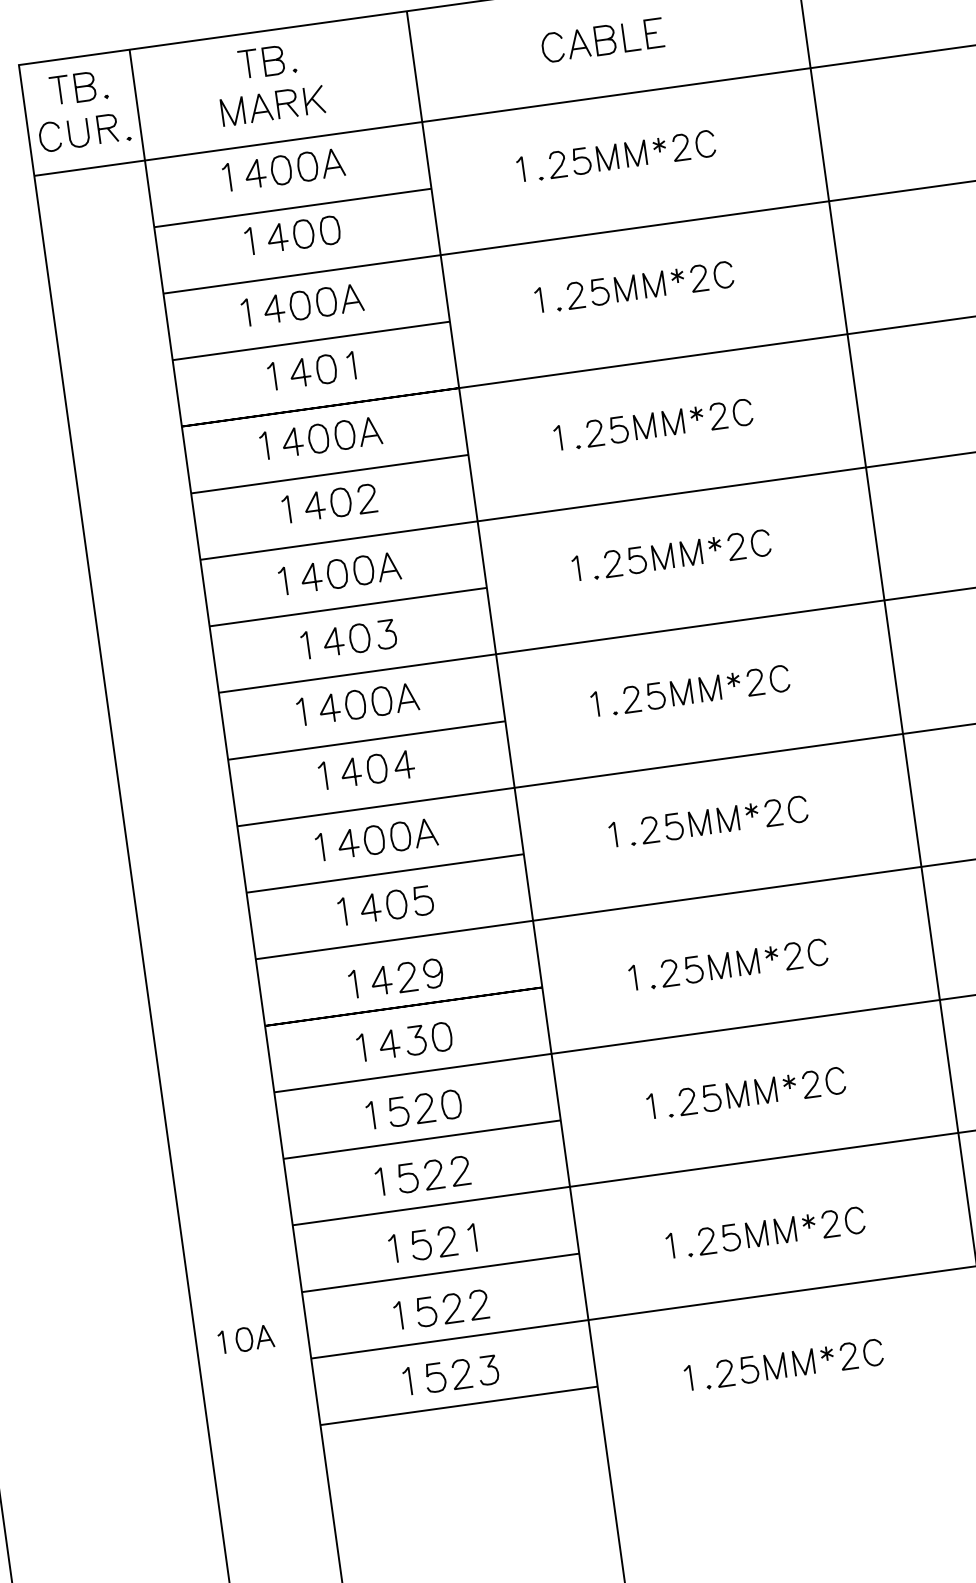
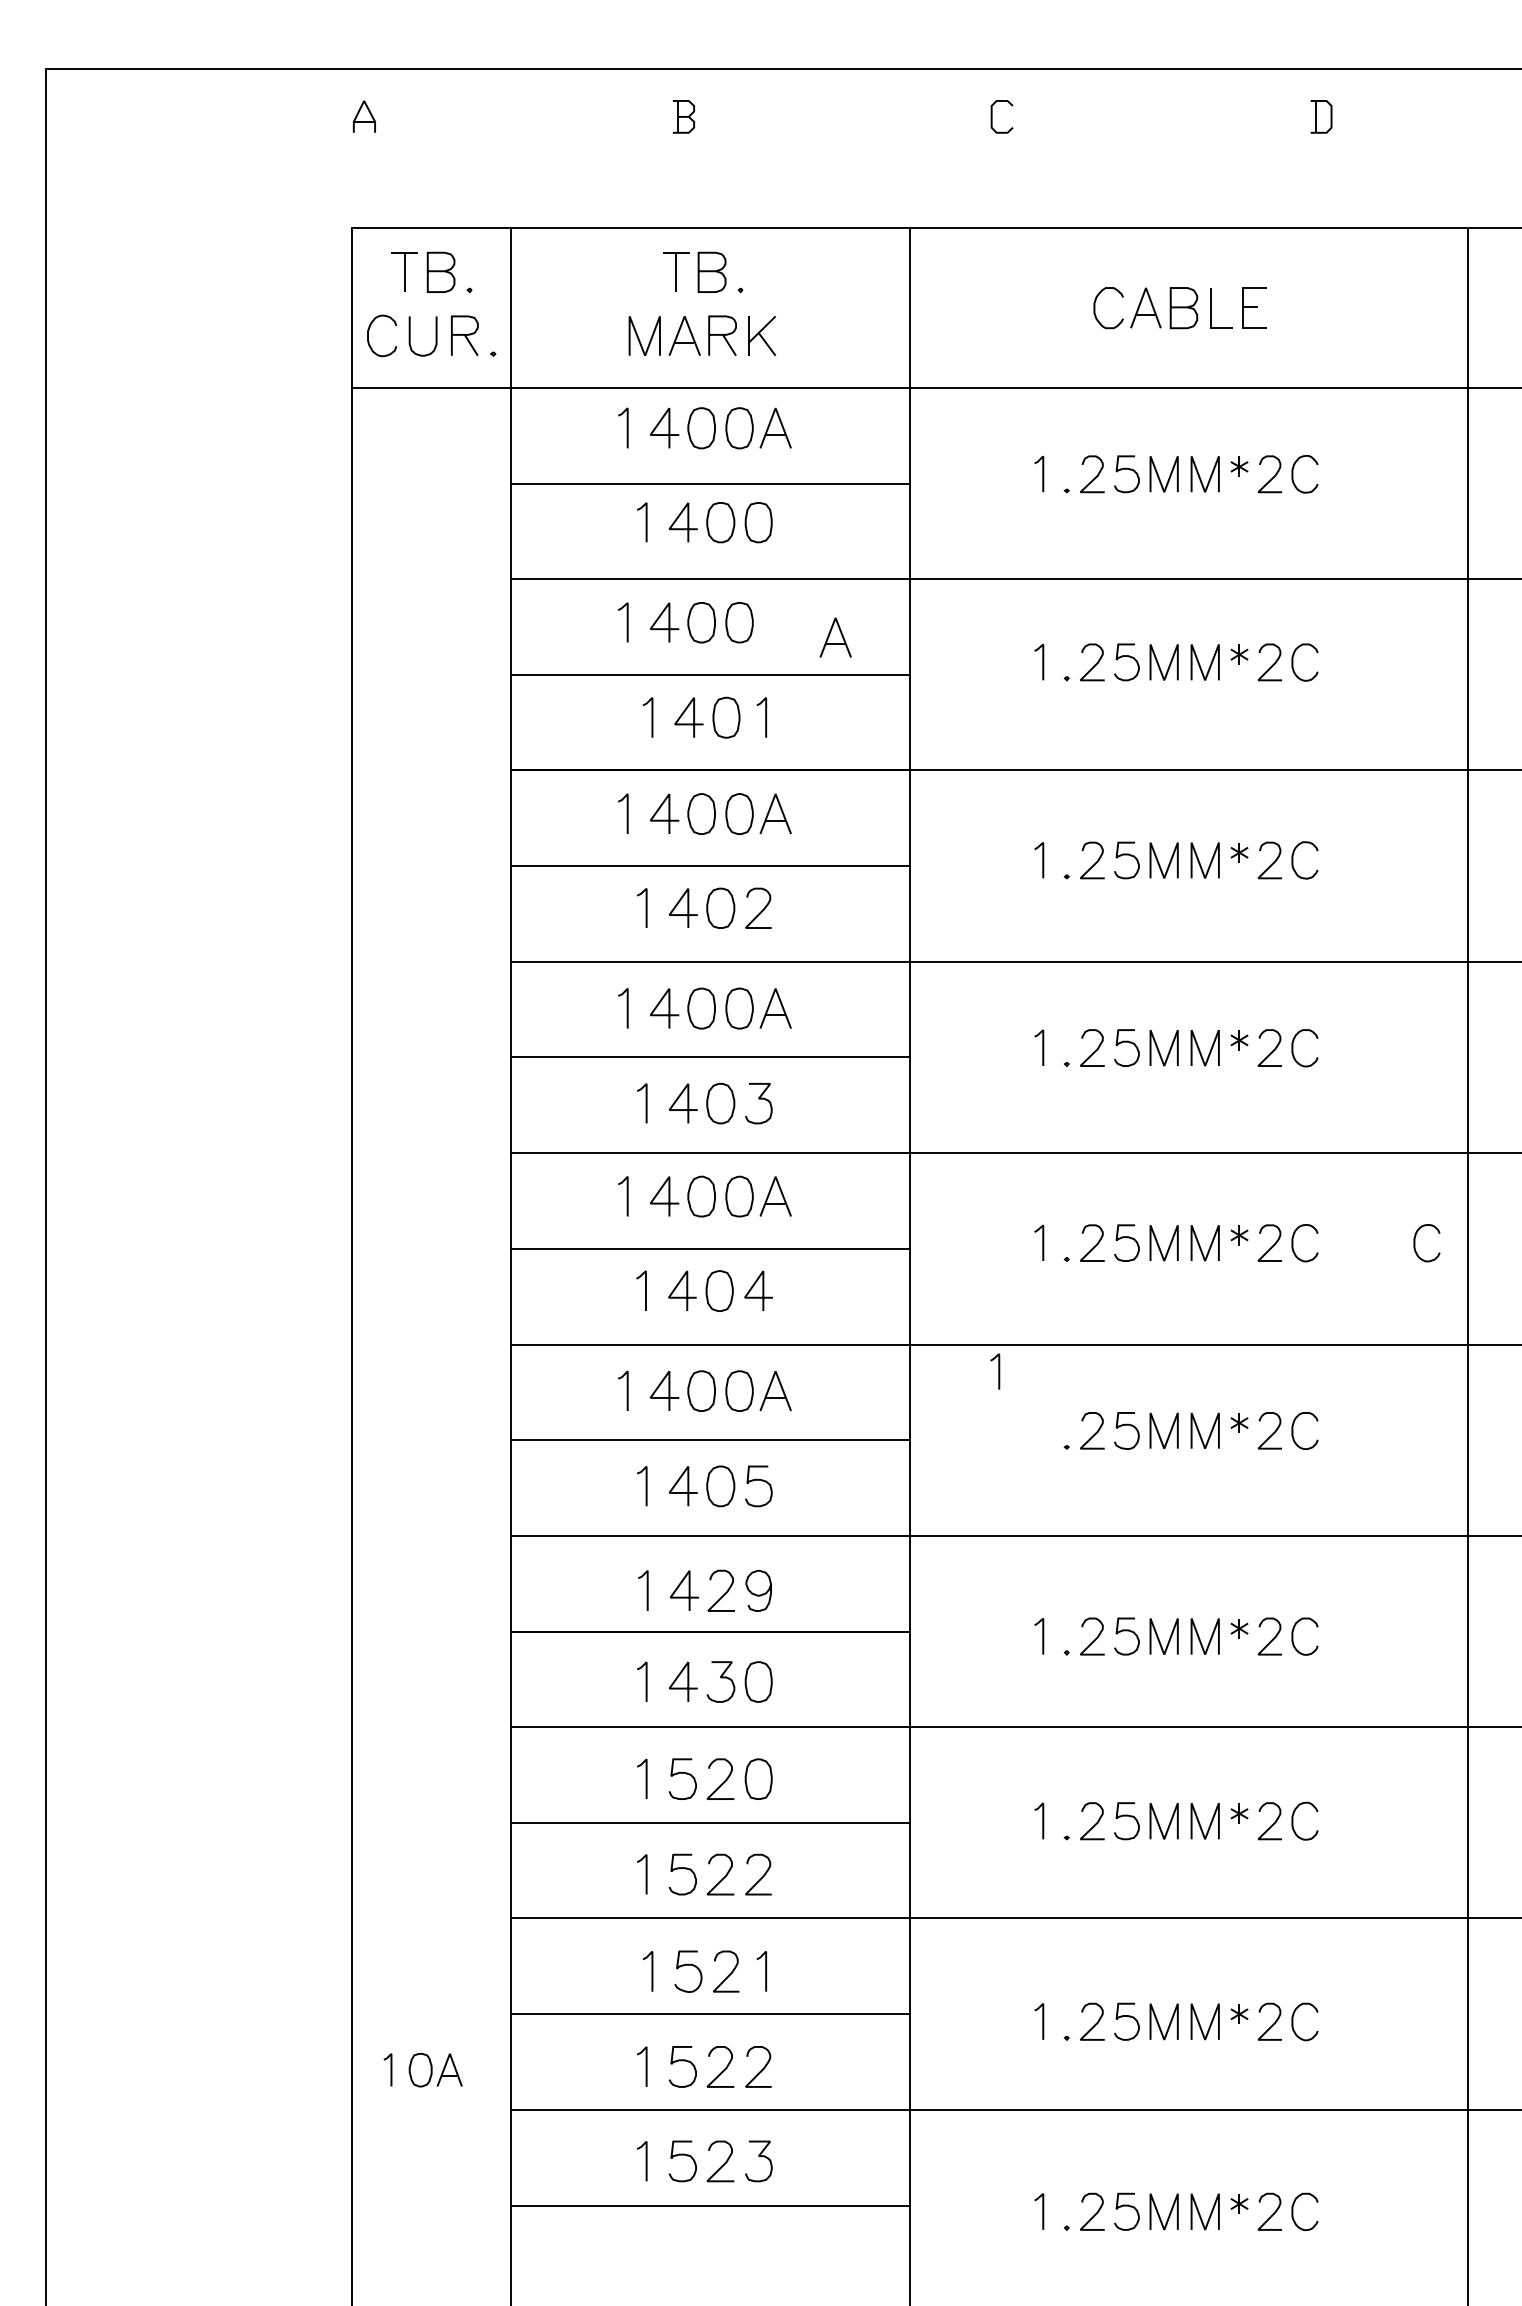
part: (351, 298) -> (835, 637), moved
curve: (856, 668) -> (1415, 1243), added
line: (615, 834) -> (998, 1371), moved

